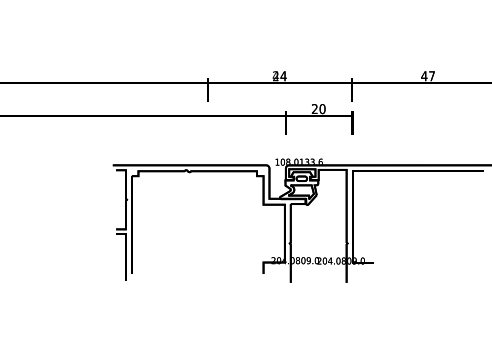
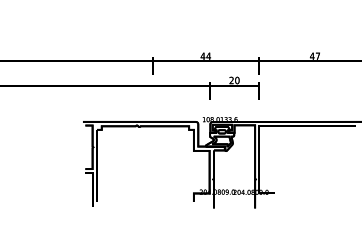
text: (275, 76) -> (202, 56), 24 -> 44

